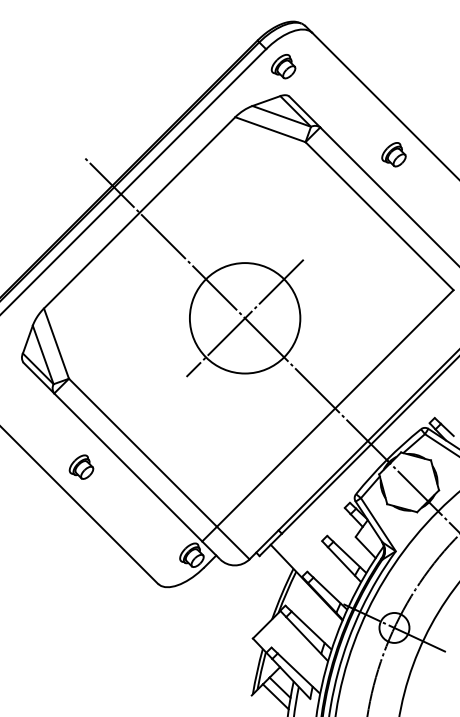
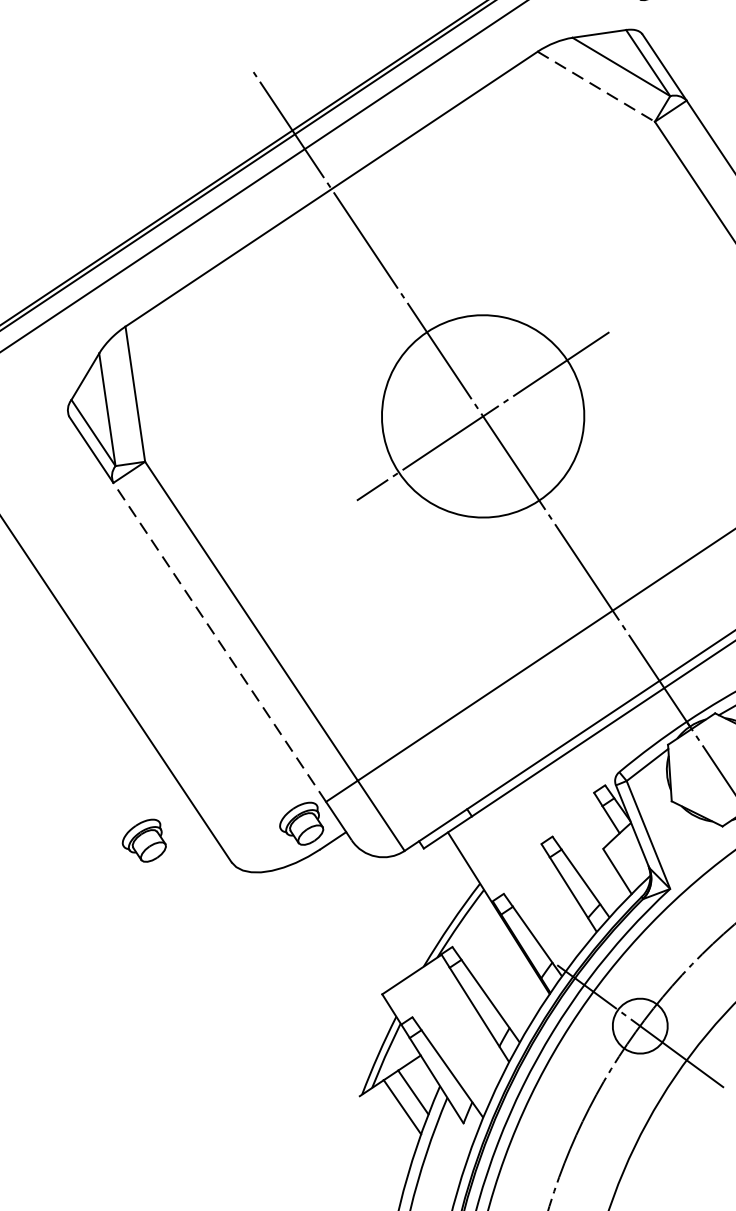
line: (270, 129) -> (596, 86), solid -> dashed
part: (81, 466) -> (145, 838), moved
line: (128, 467) -> (220, 642), solid -> dashed

